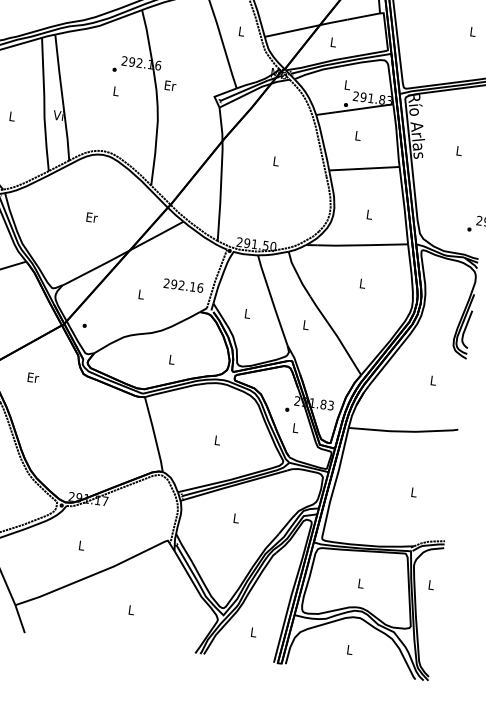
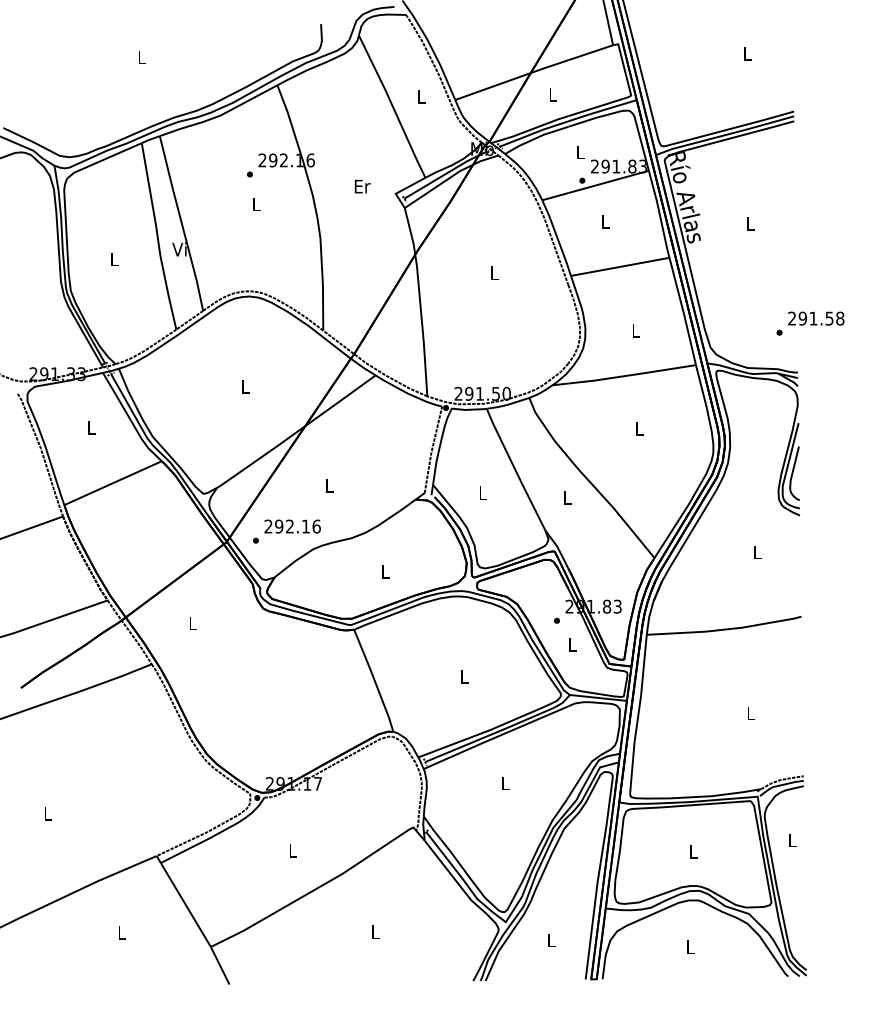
text: (170, 85) -> (362, 186), moved
text: (92, 217) -> (246, 386), Er -> L
text: (183, 285) -> (292, 526), moved
text: (33, 377) -> (193, 623), Er -> L

